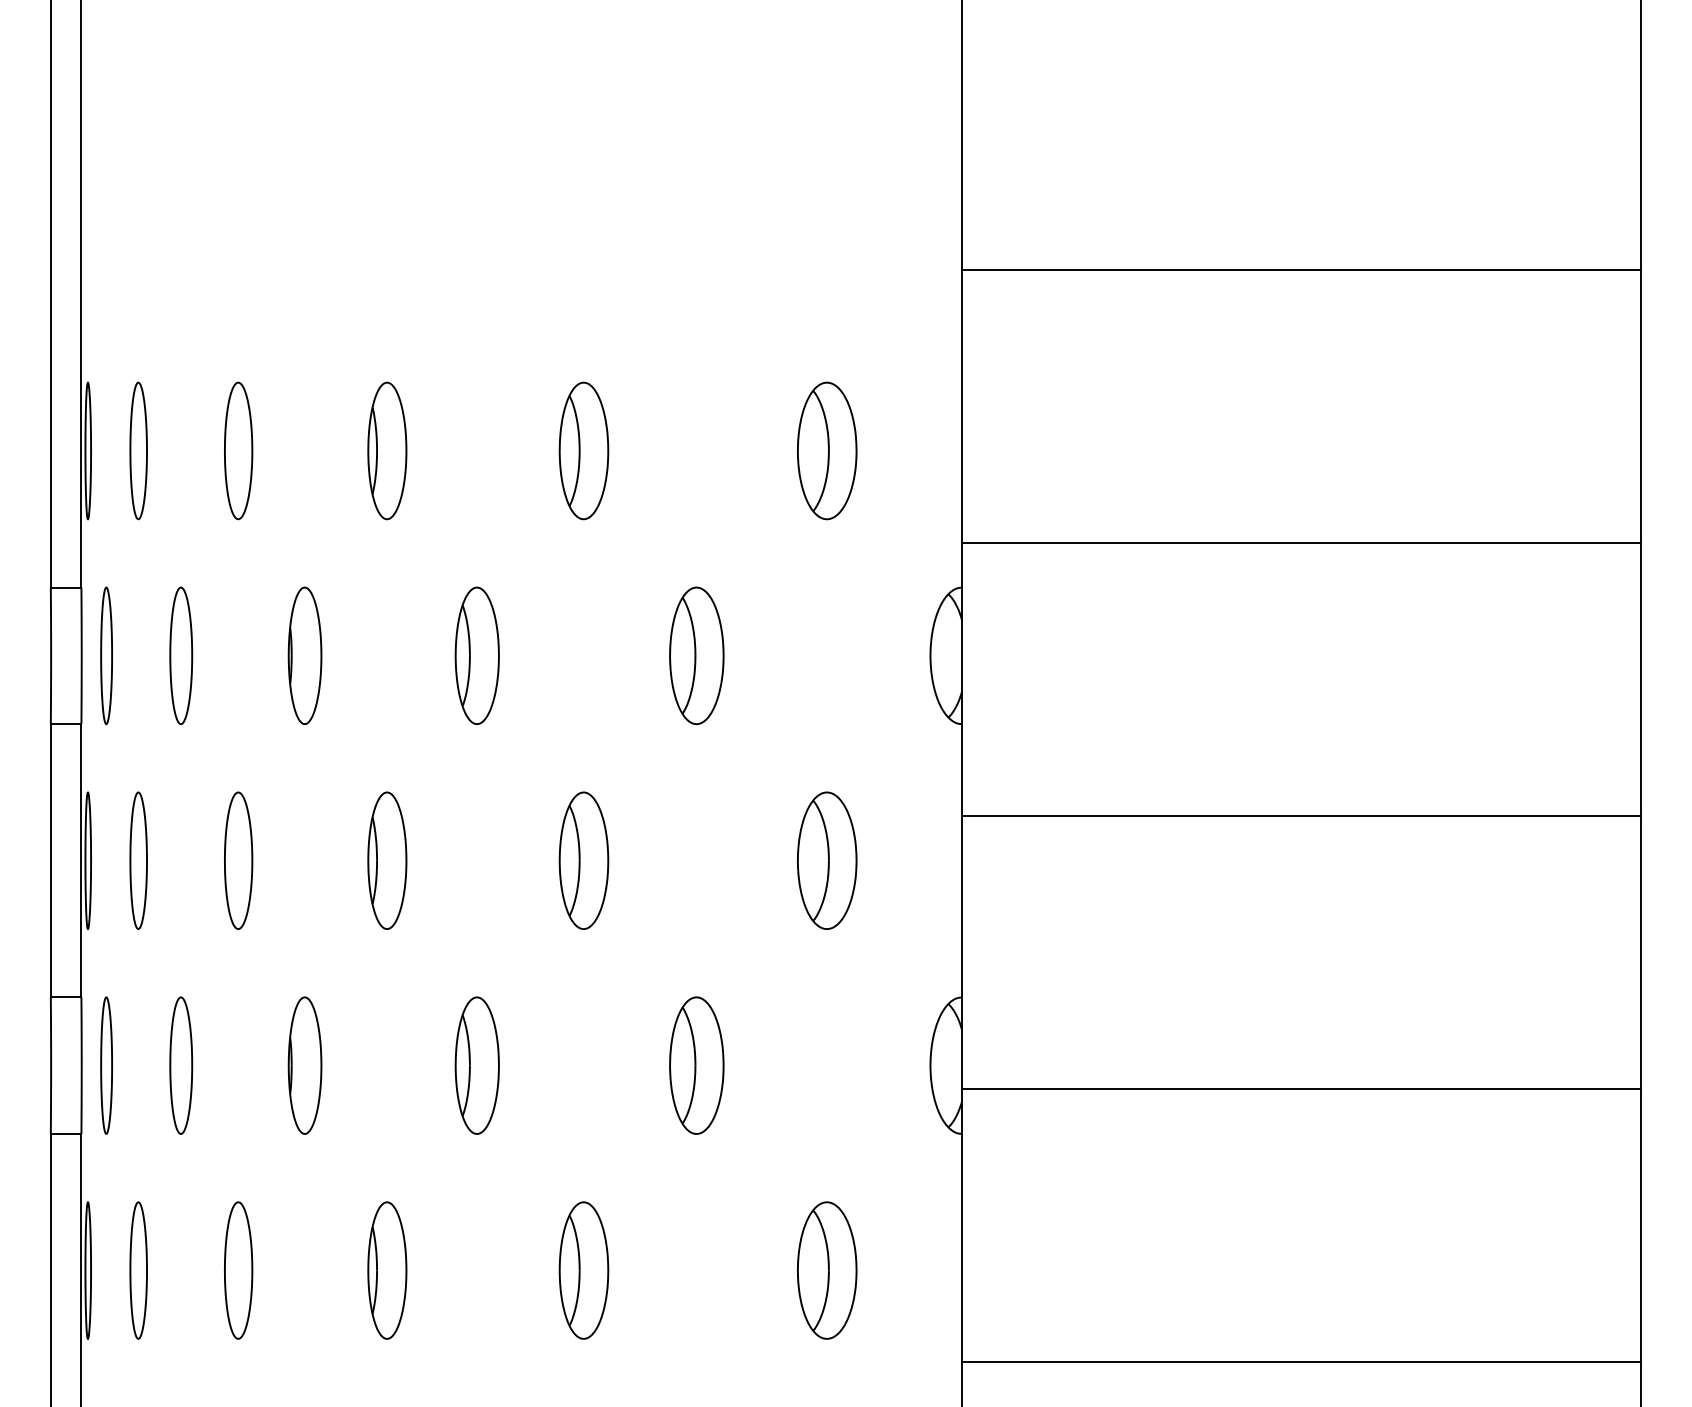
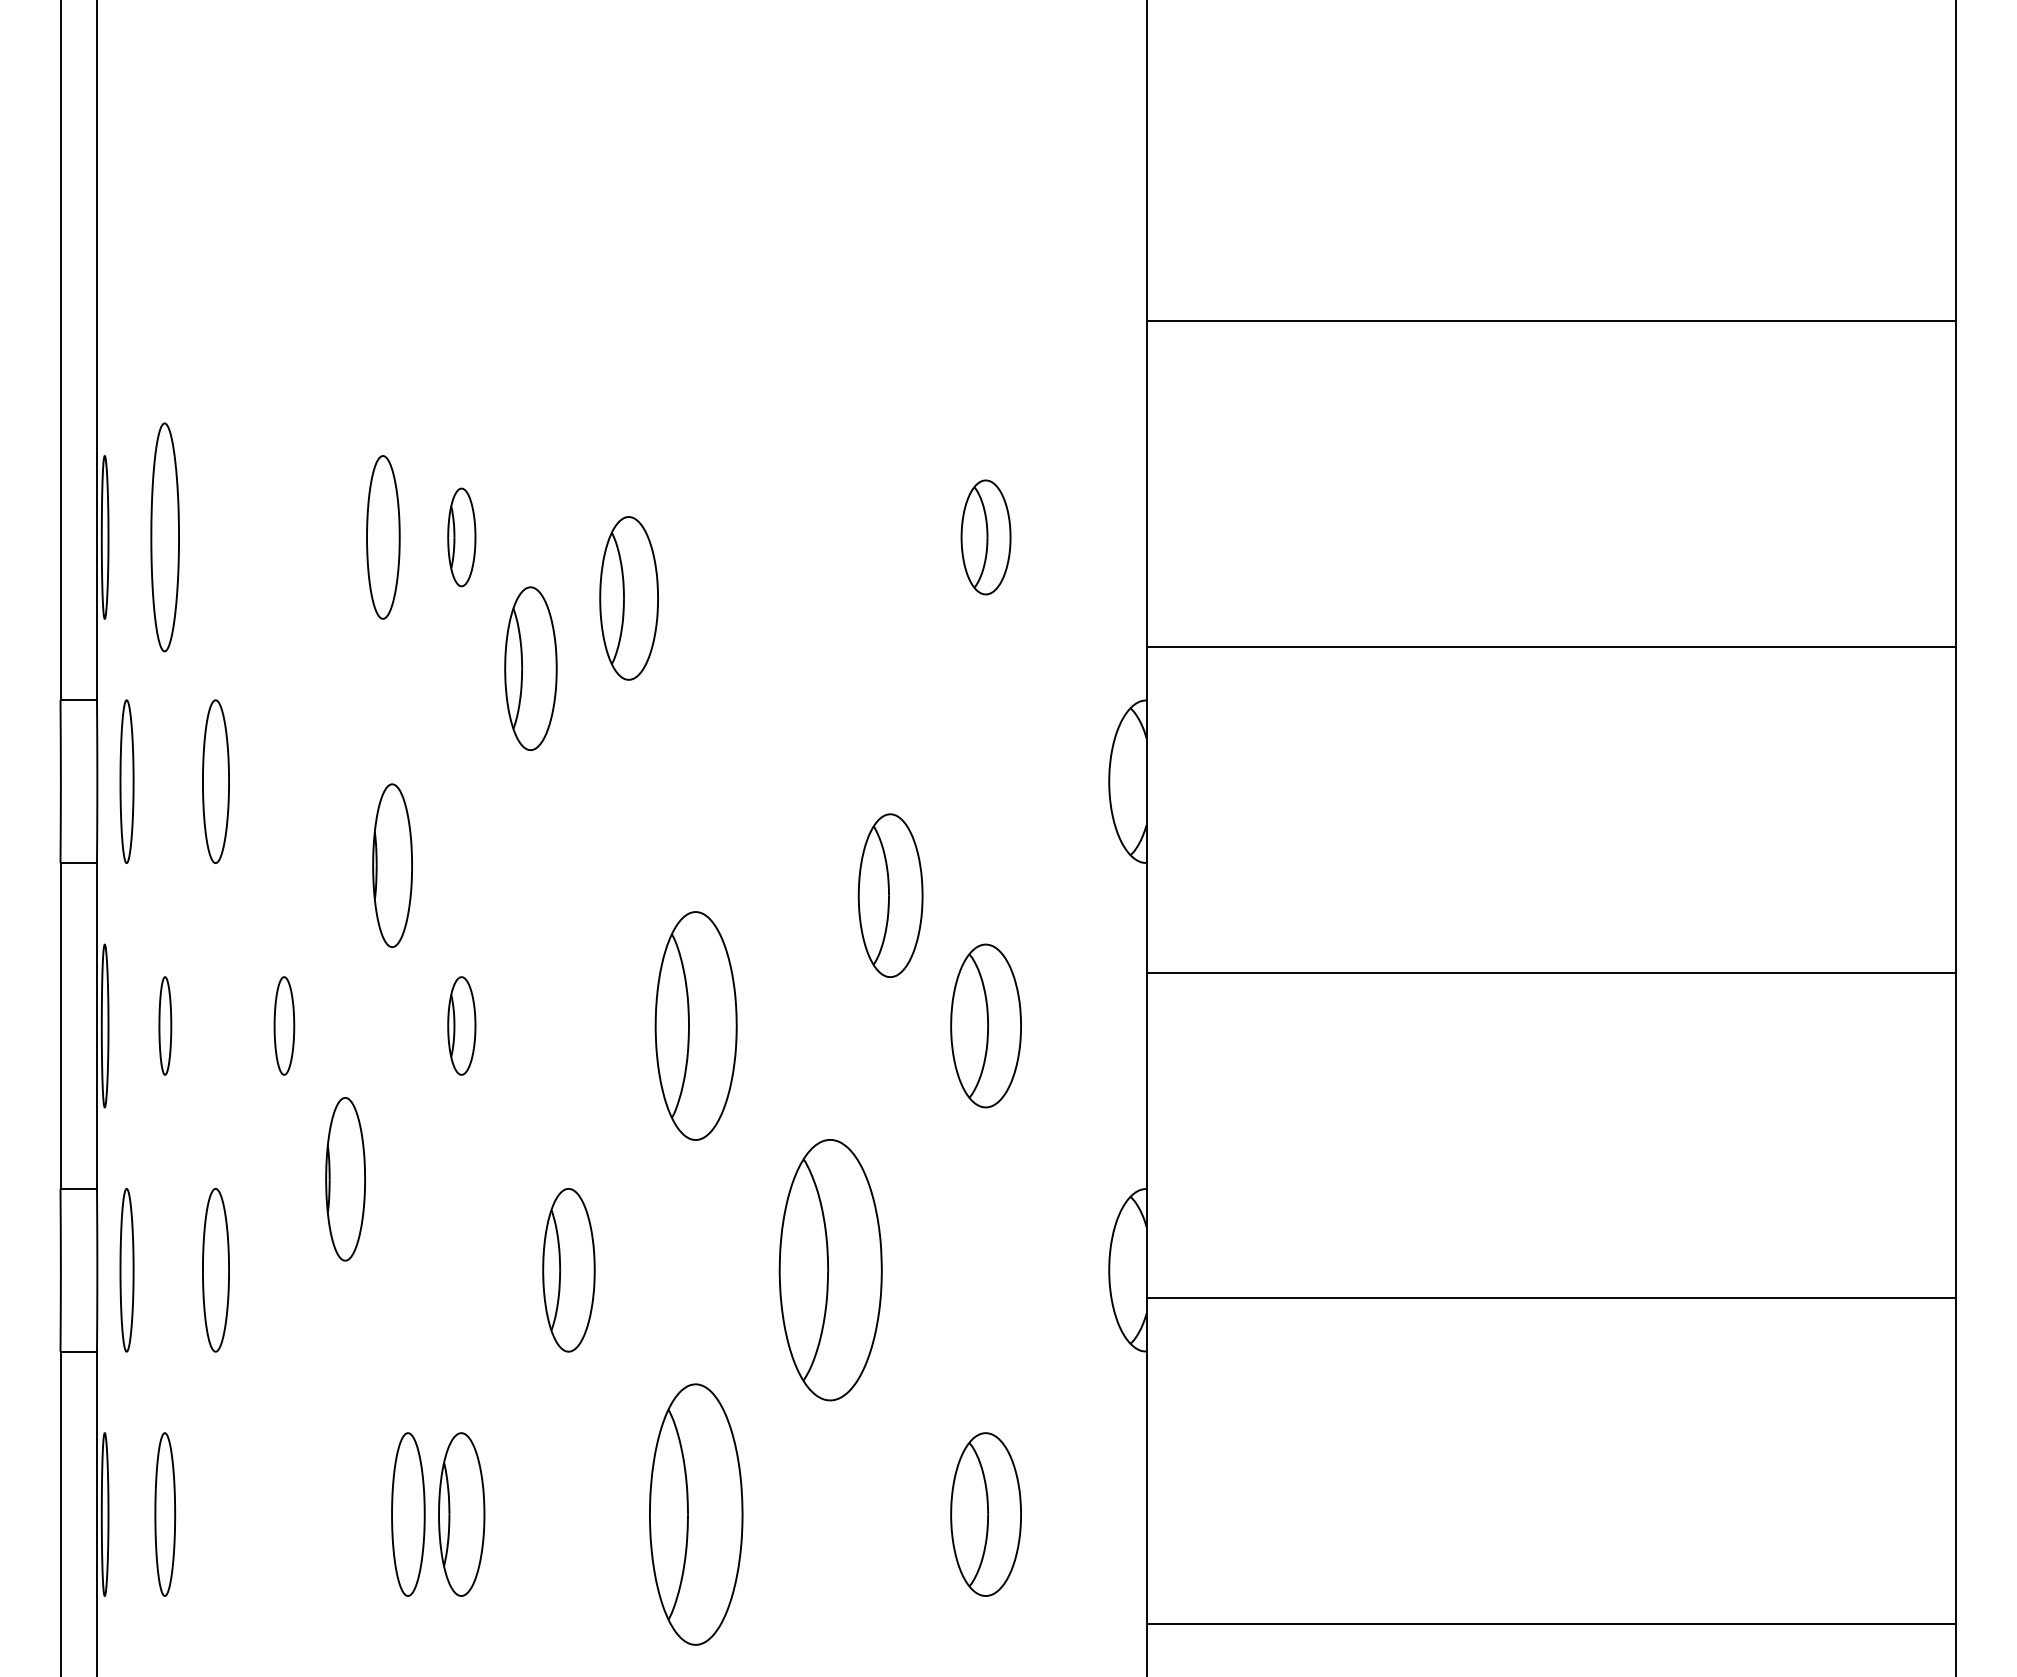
part: (138, 451) -> (165, 537), size x1.4
part: (238, 451) -> (383, 537), moved
part: (387, 451) -> (461, 537), size x0.6
part: (583, 451) -> (628, 598), moved
part: (826, 451) -> (985, 537), size x0.7
part: (304, 655) -> (392, 865), moved
part: (476, 655) -> (530, 668), moved
part: (696, 655) -> (890, 895), moved
part: (138, 860) -> (165, 1025), size x0.6
part: (238, 860) -> (284, 1025), size x0.6
part: (387, 860) -> (461, 1025), size x0.6
part: (583, 860) -> (695, 1025), size x1.4
part: (304, 1065) -> (345, 1179), moved
part: (696, 1065) -> (830, 1270), size x1.6
part: (238, 1270) -> (408, 1514), moved
part: (583, 1270) -> (695, 1514), size x1.6

